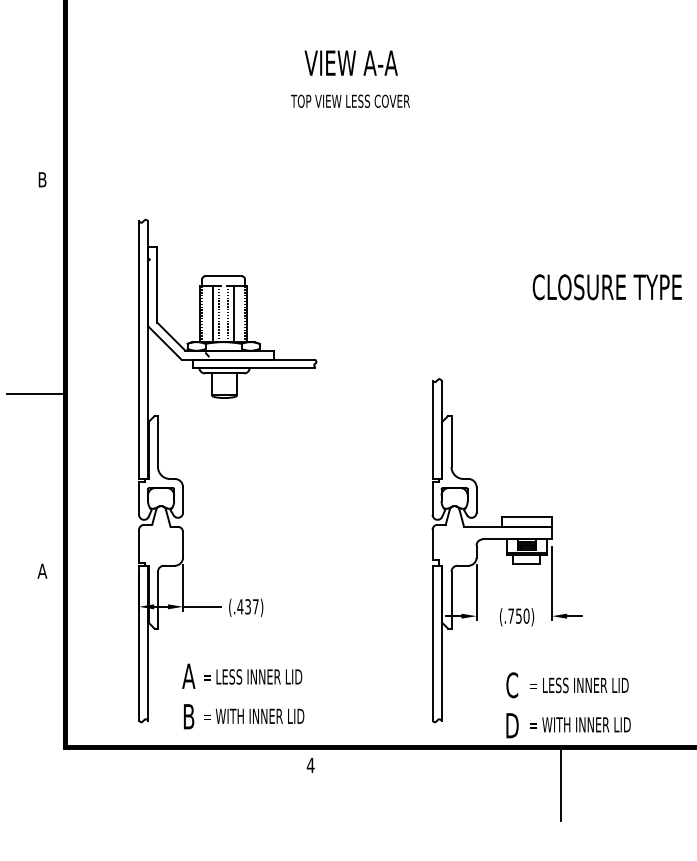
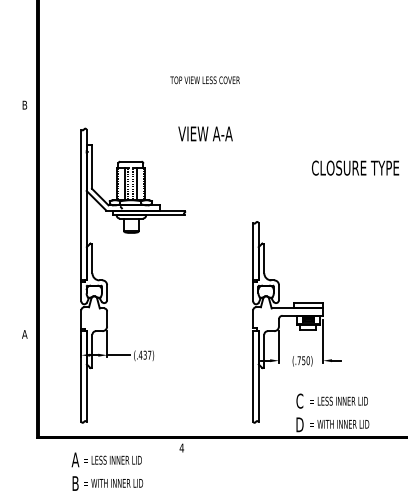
text: (351, 62) -> (205, 133), moved
text: (349, 101) -> (204, 80), moved
line: (35, 393) -> (20, 230), removed
text: (243, 696) -> (107, 471), moved
line: (561, 784) -> (328, 459), removed

